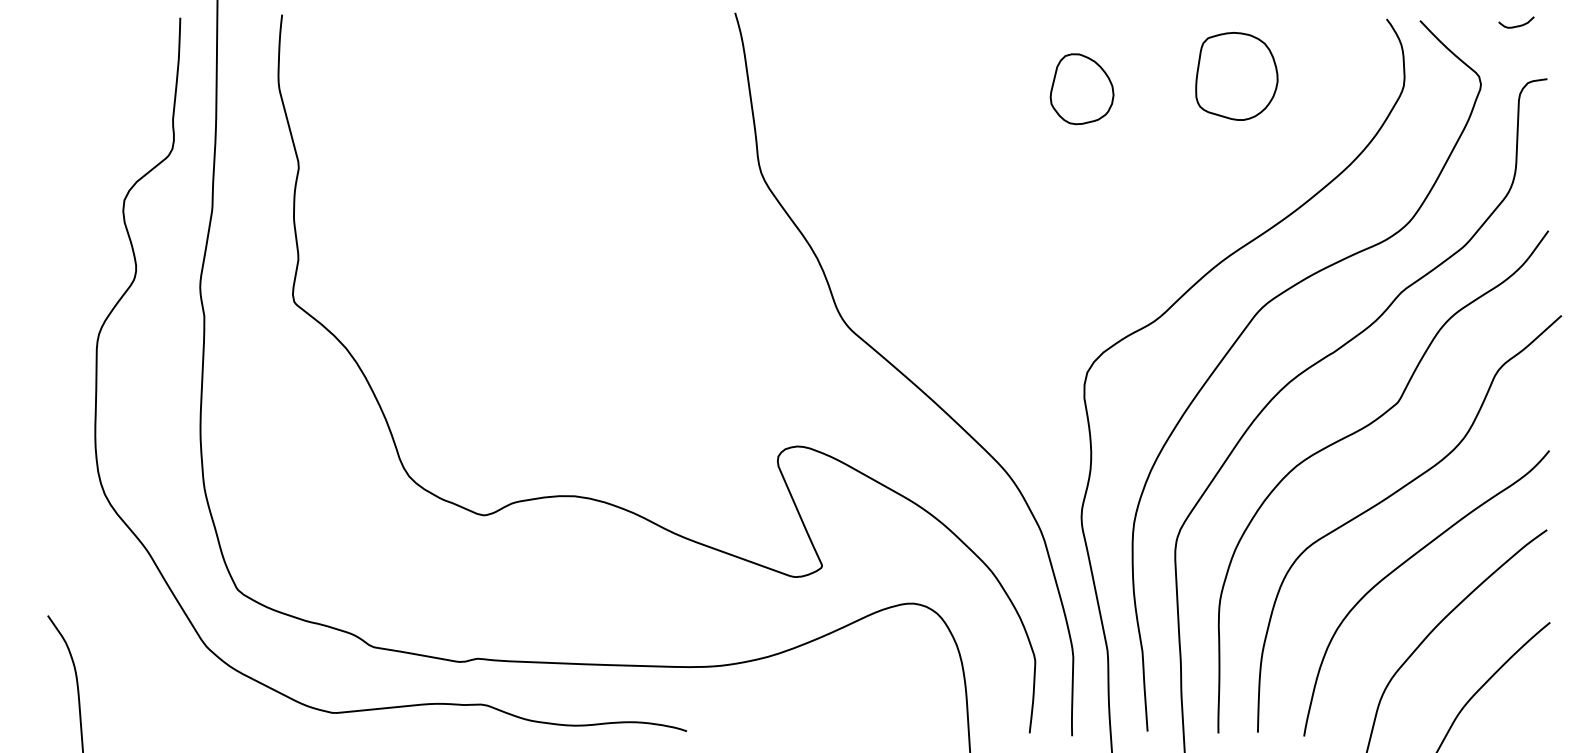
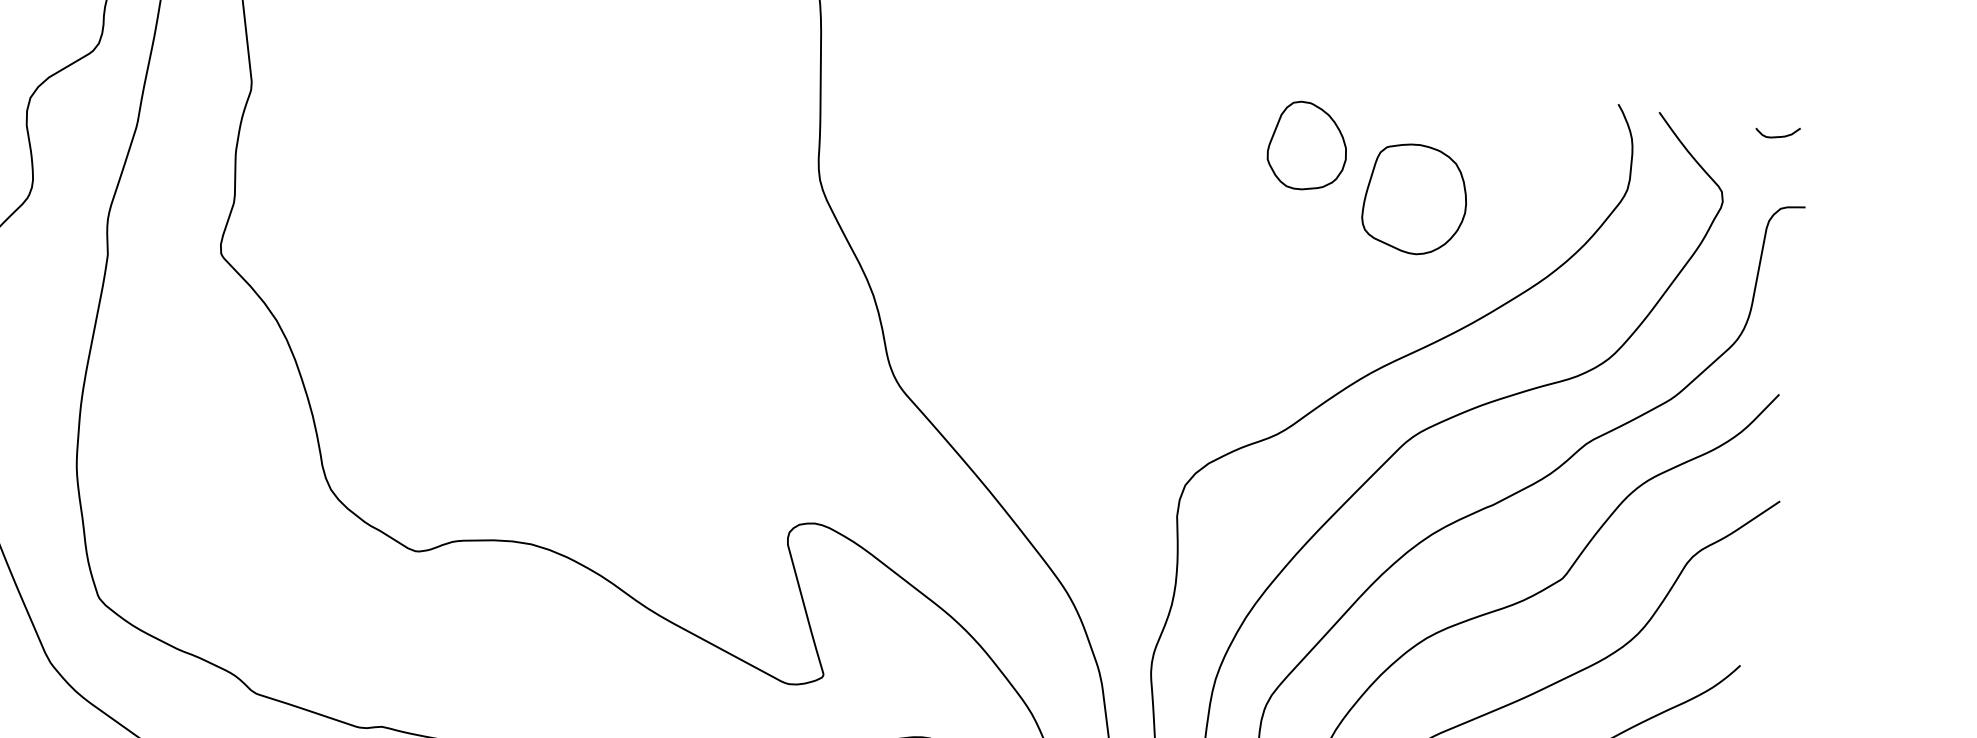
part: (1236, 76) -> (1415, 199), moved
part: (1081, 89) -> (1307, 146), moved

